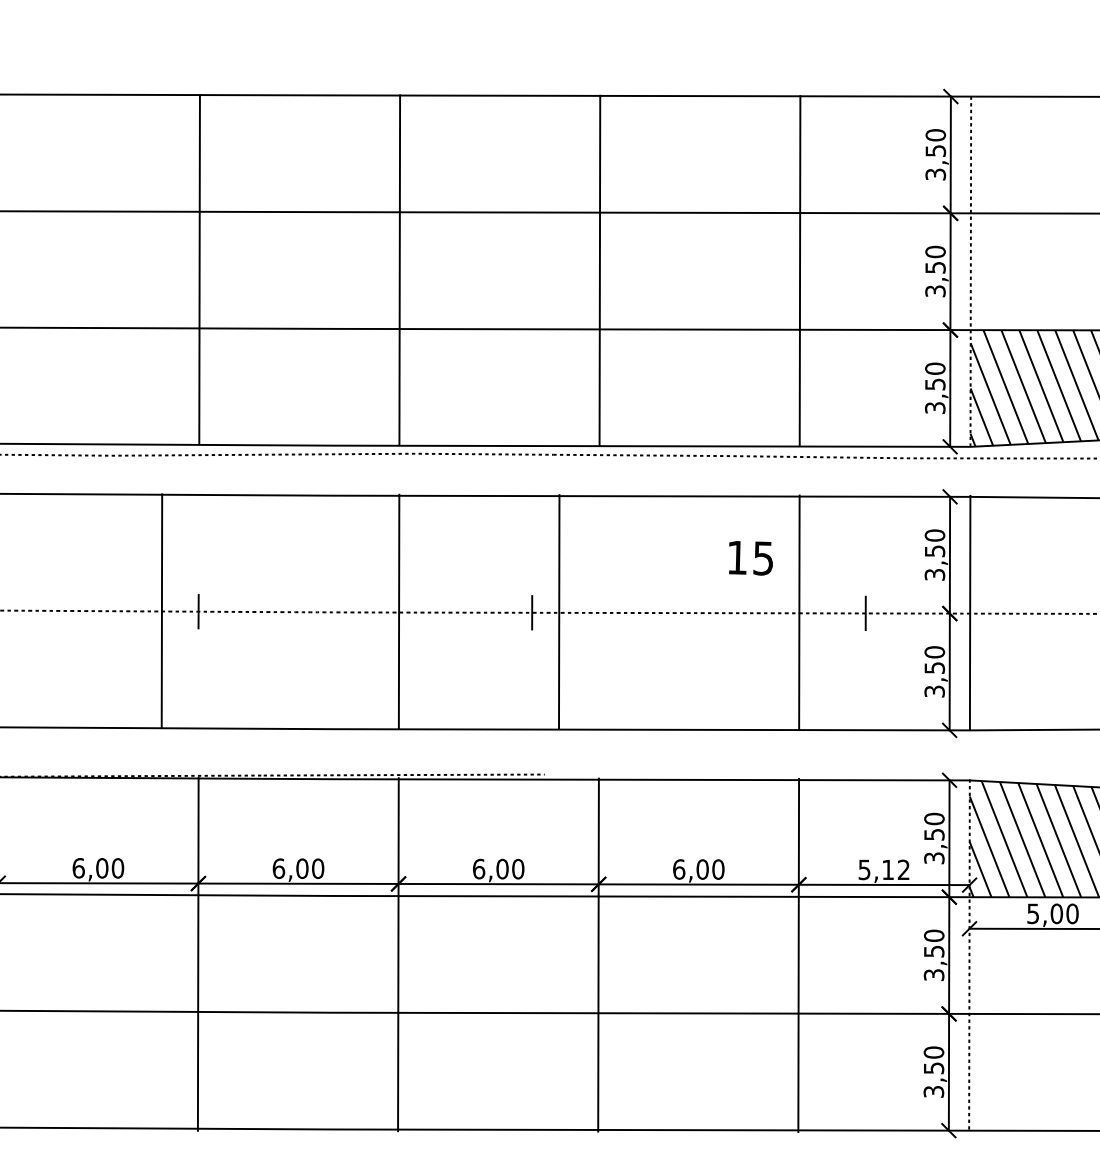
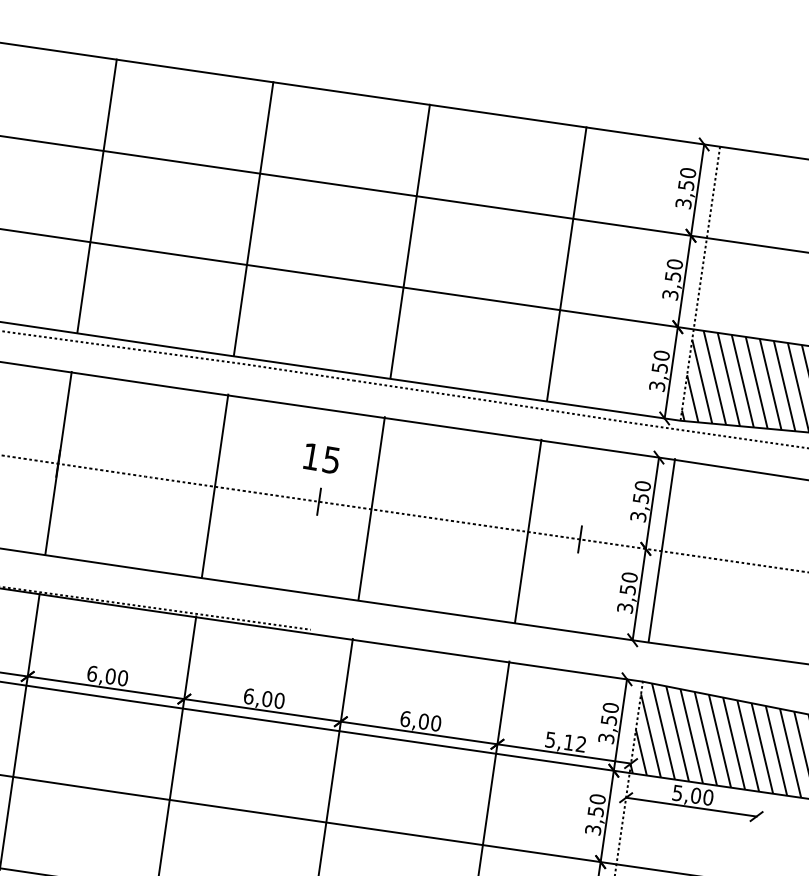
text: (750, 558) -> (321, 458), moved
line: (161, 610) -> (58, 462), moved
line: (559, 611) -> (371, 508), moved

